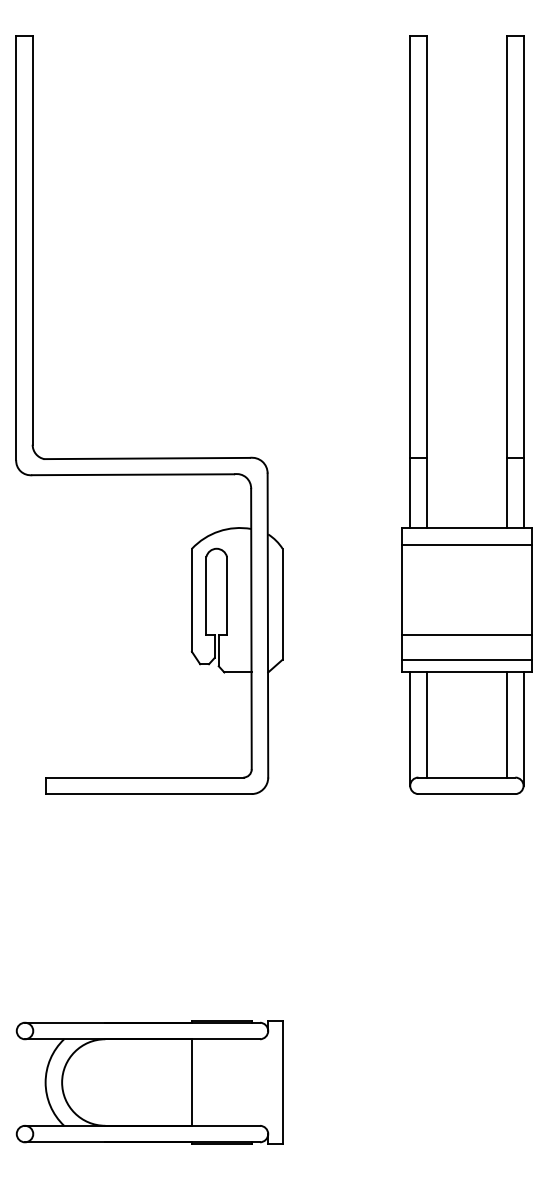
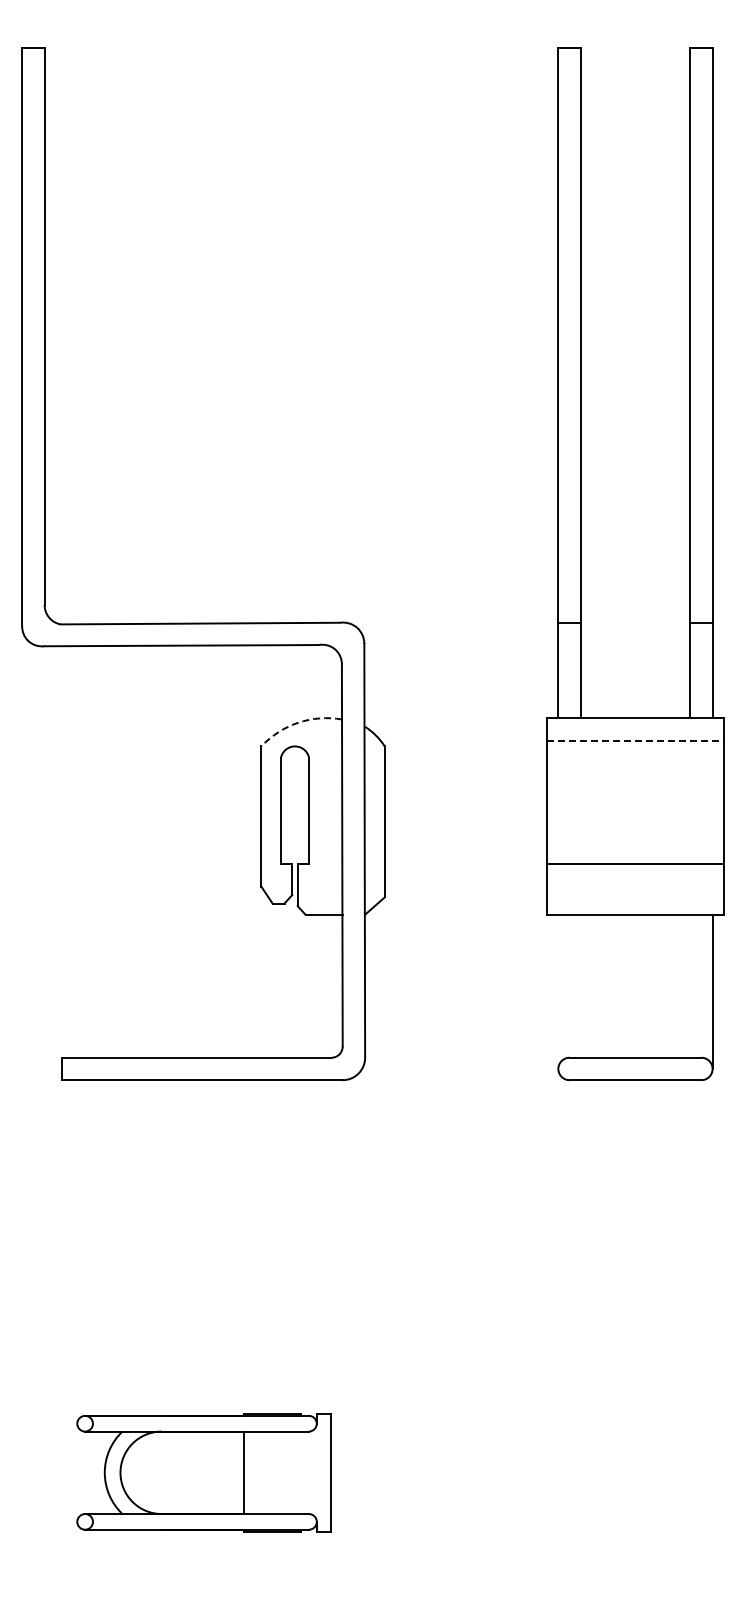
arc: (219, 531) -> (298, 722), solid -> dashed
line: (466, 545) -> (635, 741), solid -> dashed
line: (466, 659) -> (635, 897), removed
line: (426, 724) -> (580, 985), removed
line: (507, 724) -> (690, 985), removed
line: (410, 728) -> (558, 991), removed
part: (149, 1082) -> (203, 1472), size x0.7

